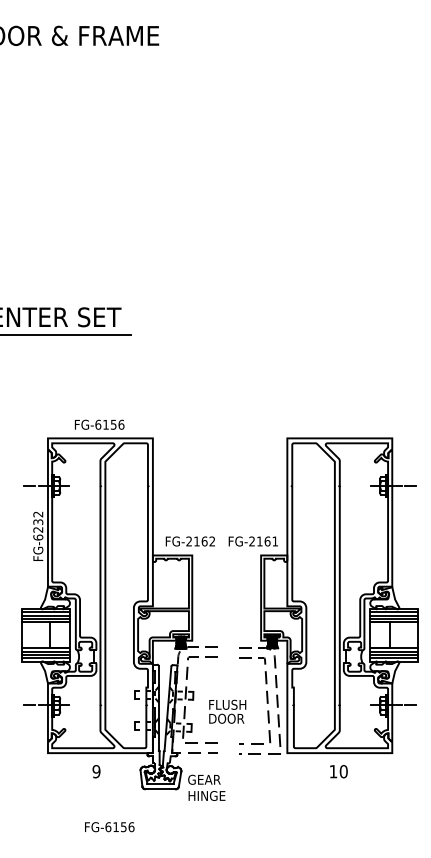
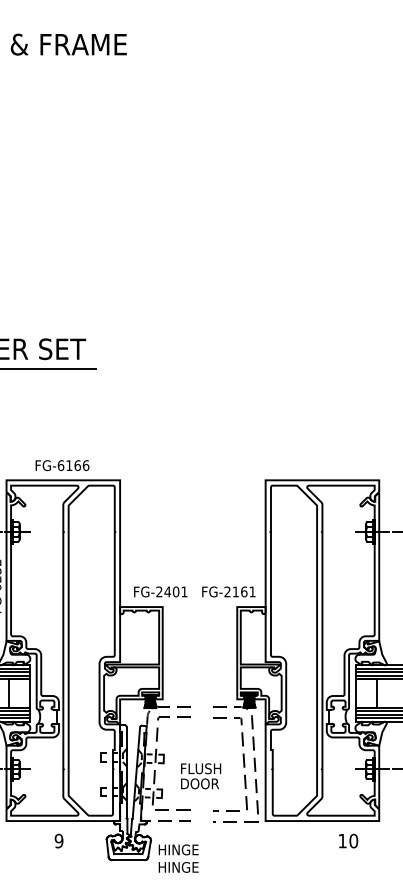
text: (113, 424) -> (77, 465), FG-6156 -> FG-6166
text: (203, 541) -> (174, 591), FG-2162 -> FG-2401
text: (338, 771) -> (348, 840), moved
text: (206, 779) -> (178, 849), GEAR -> HINGE

